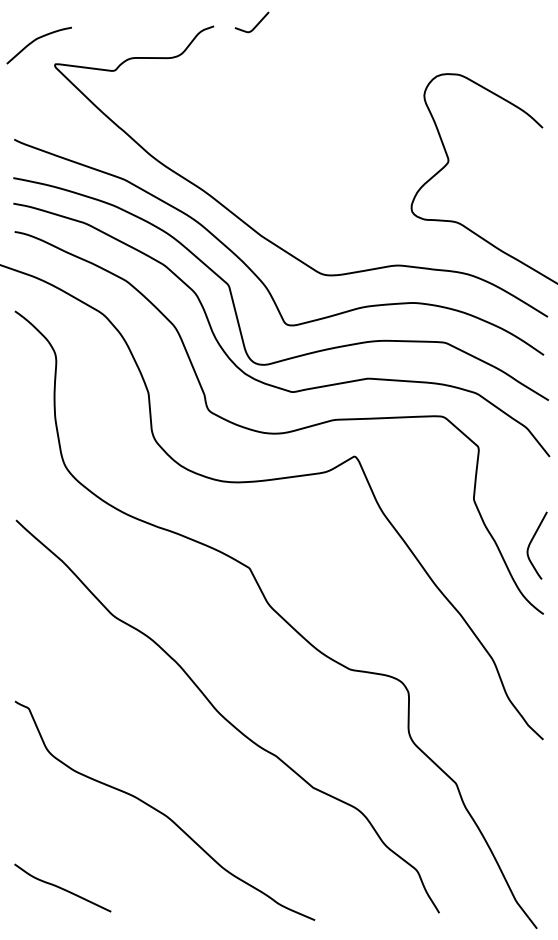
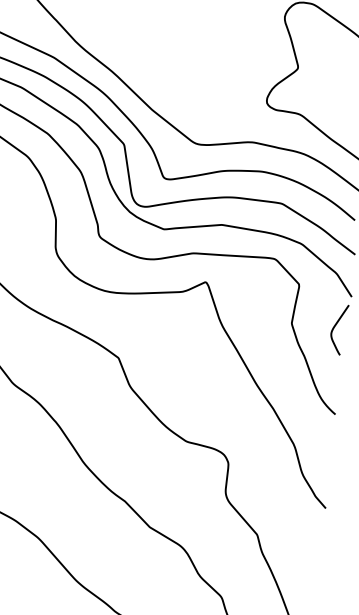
curve: (531, 543) -> (334, 327), moved

